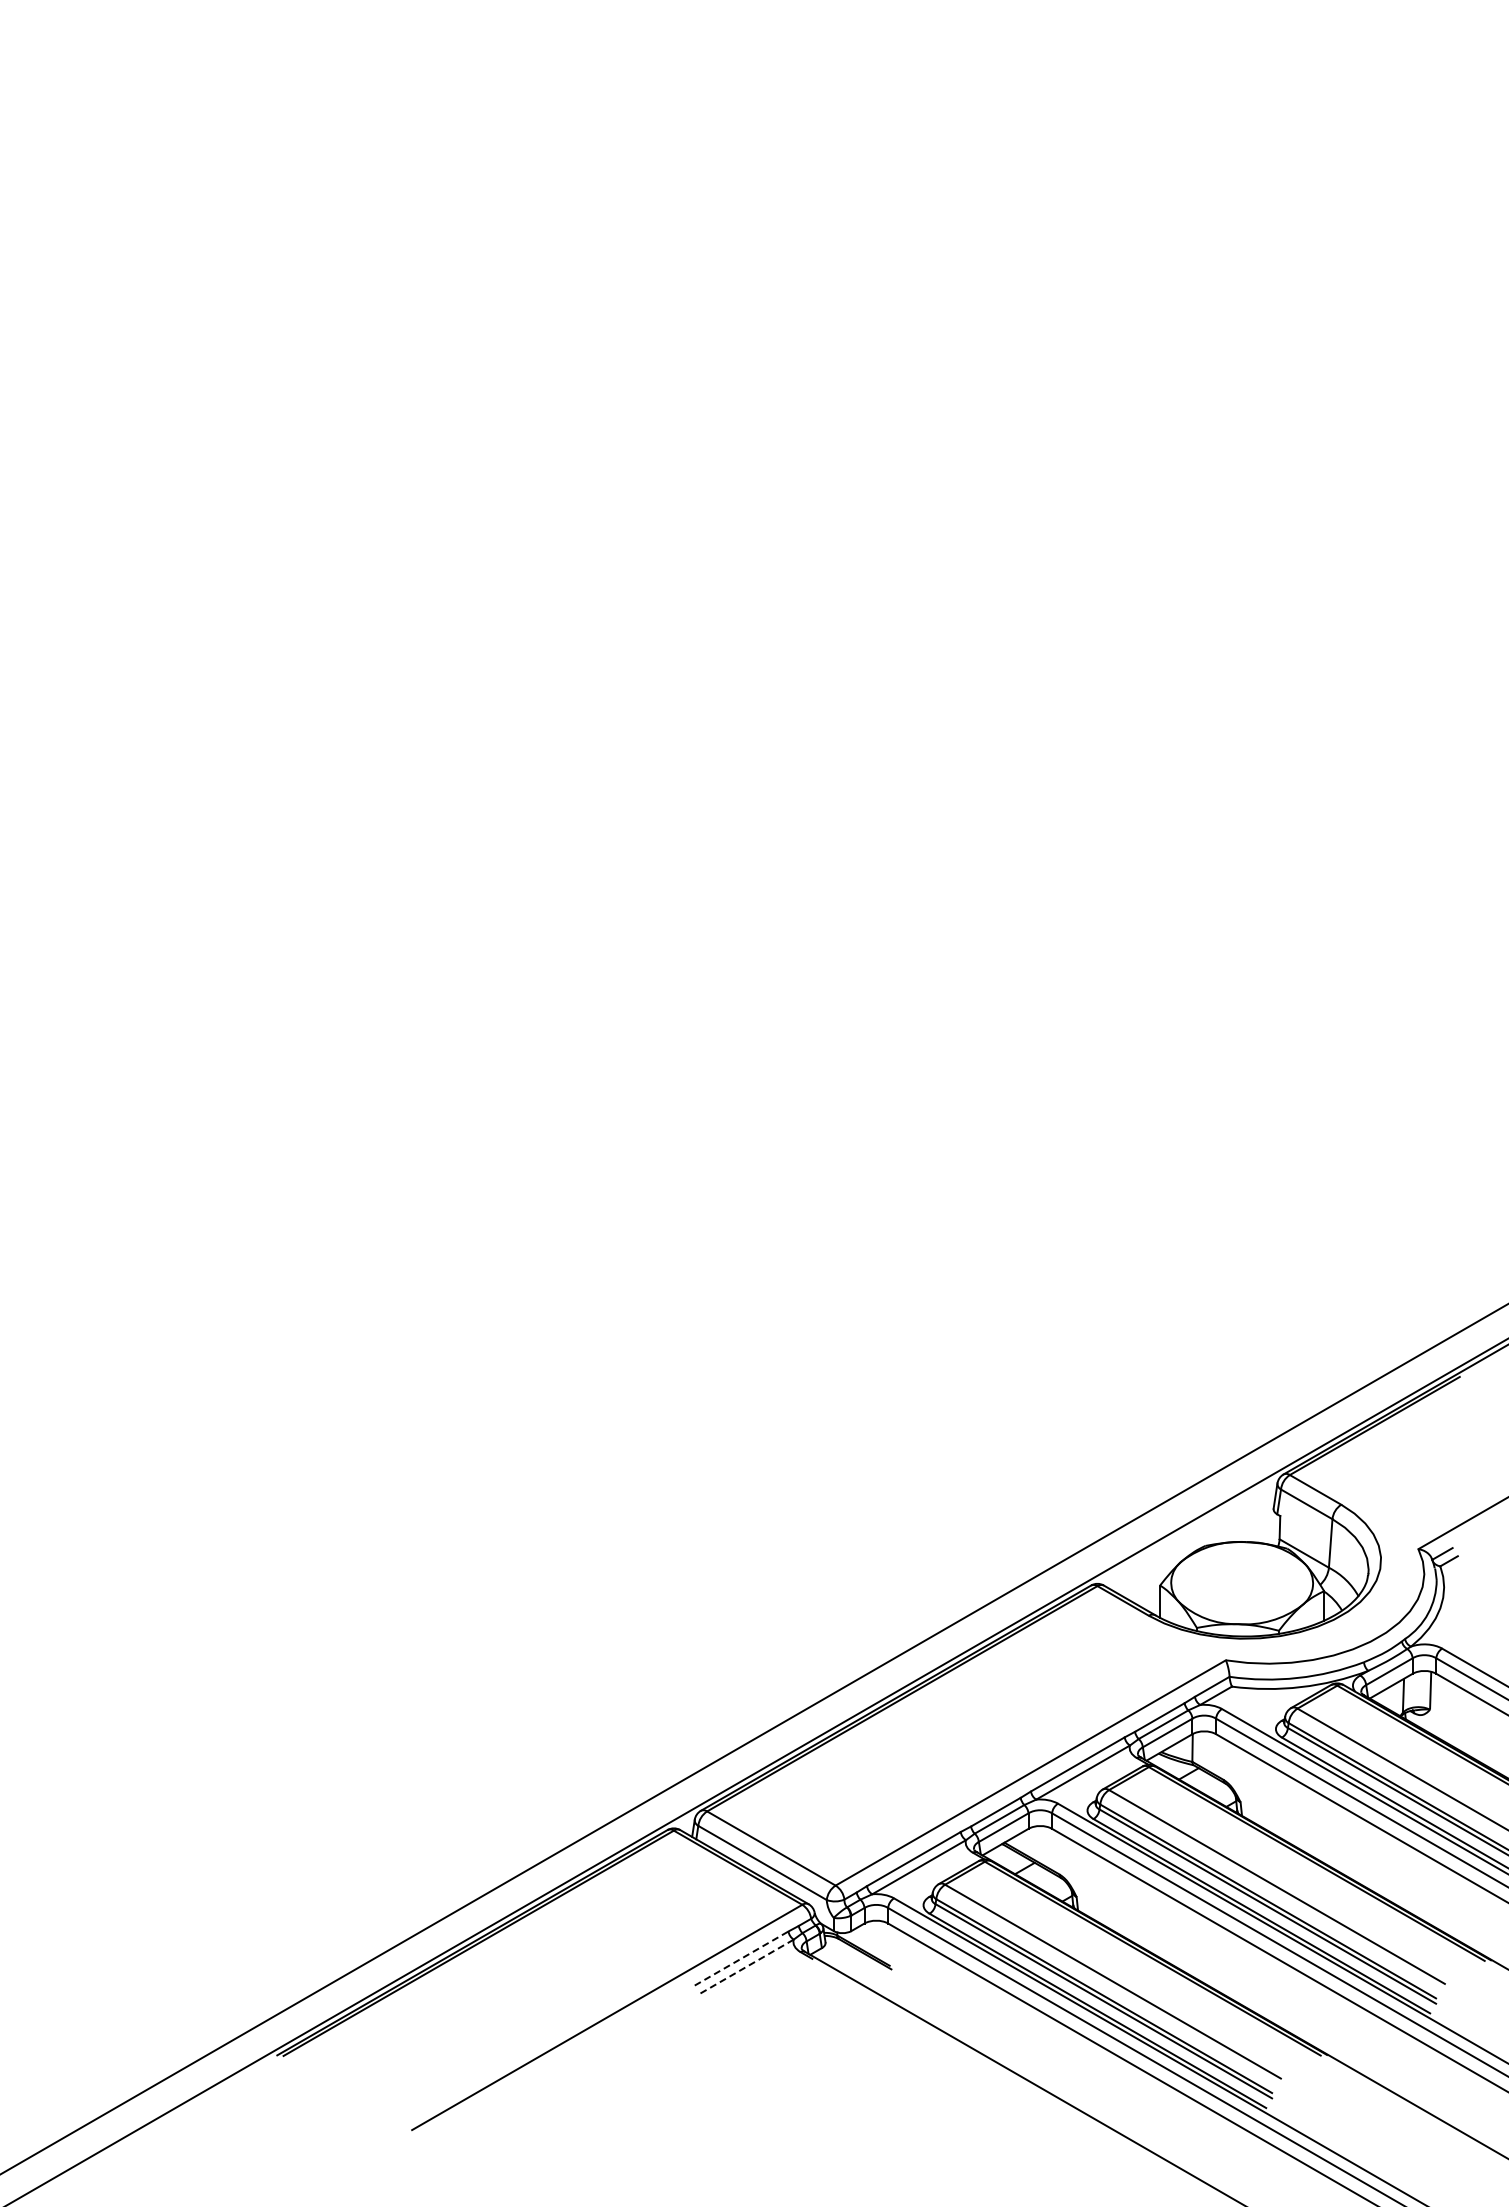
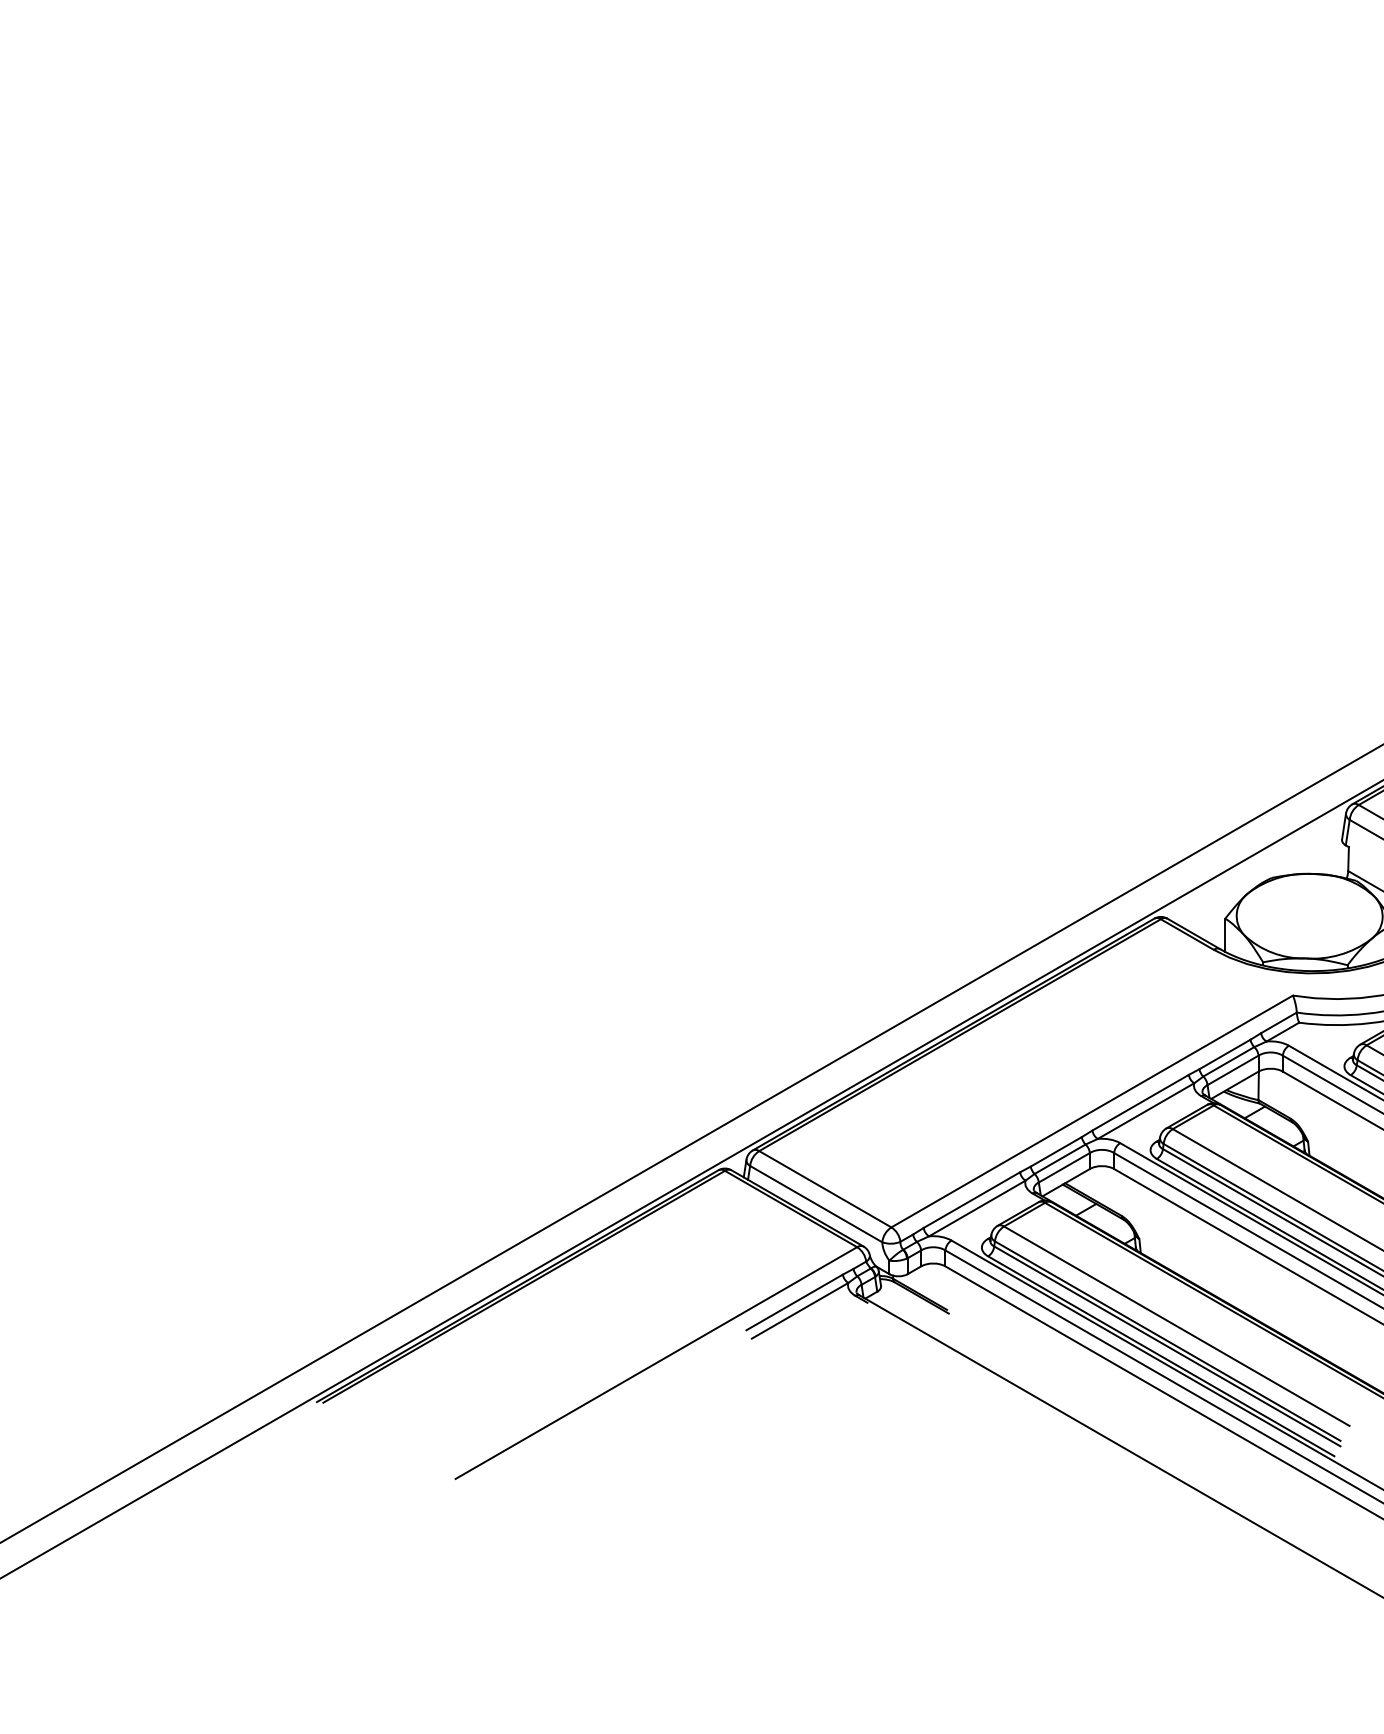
line: (742, 1958) -> (795, 1302), dashed -> solid
line: (746, 1966) -> (799, 1310), dashed -> solid

